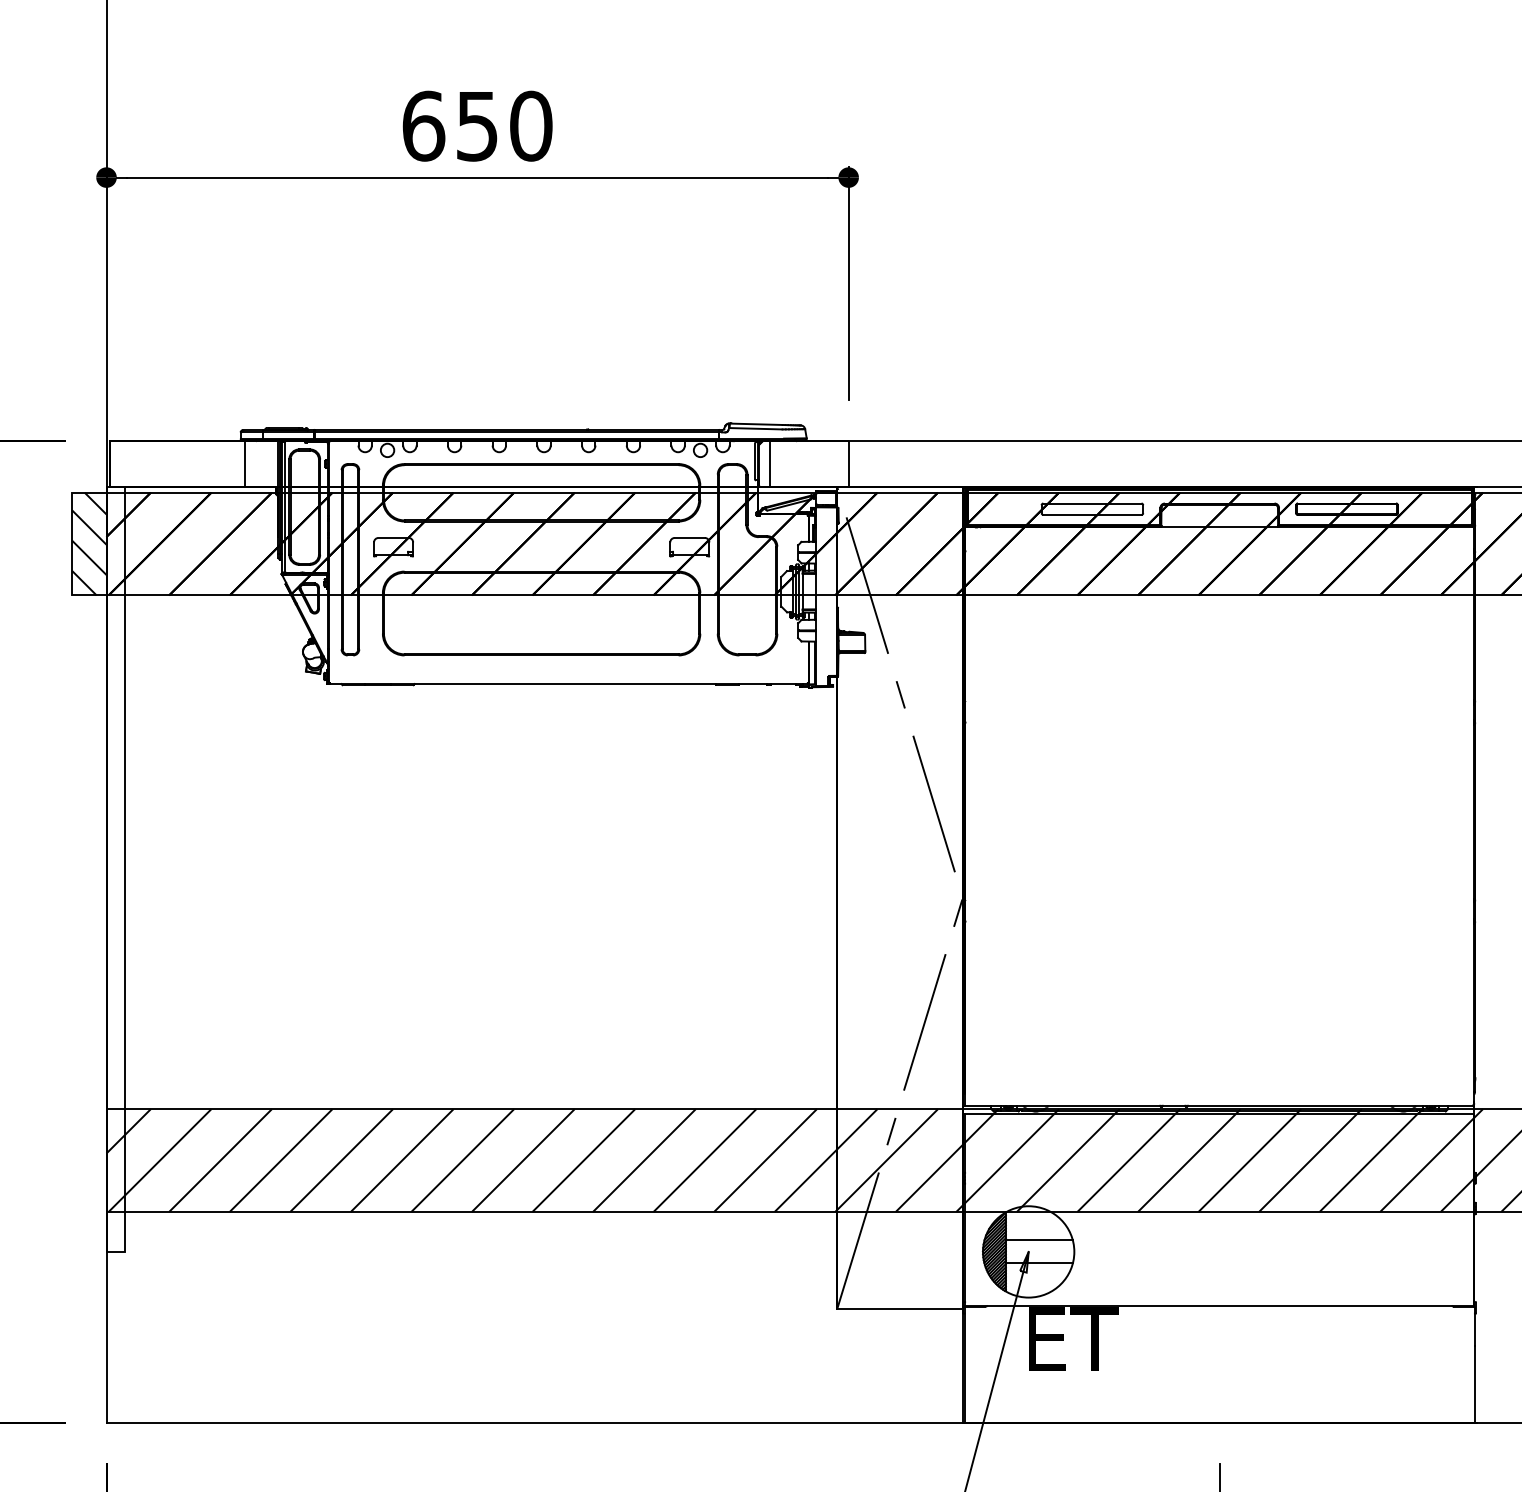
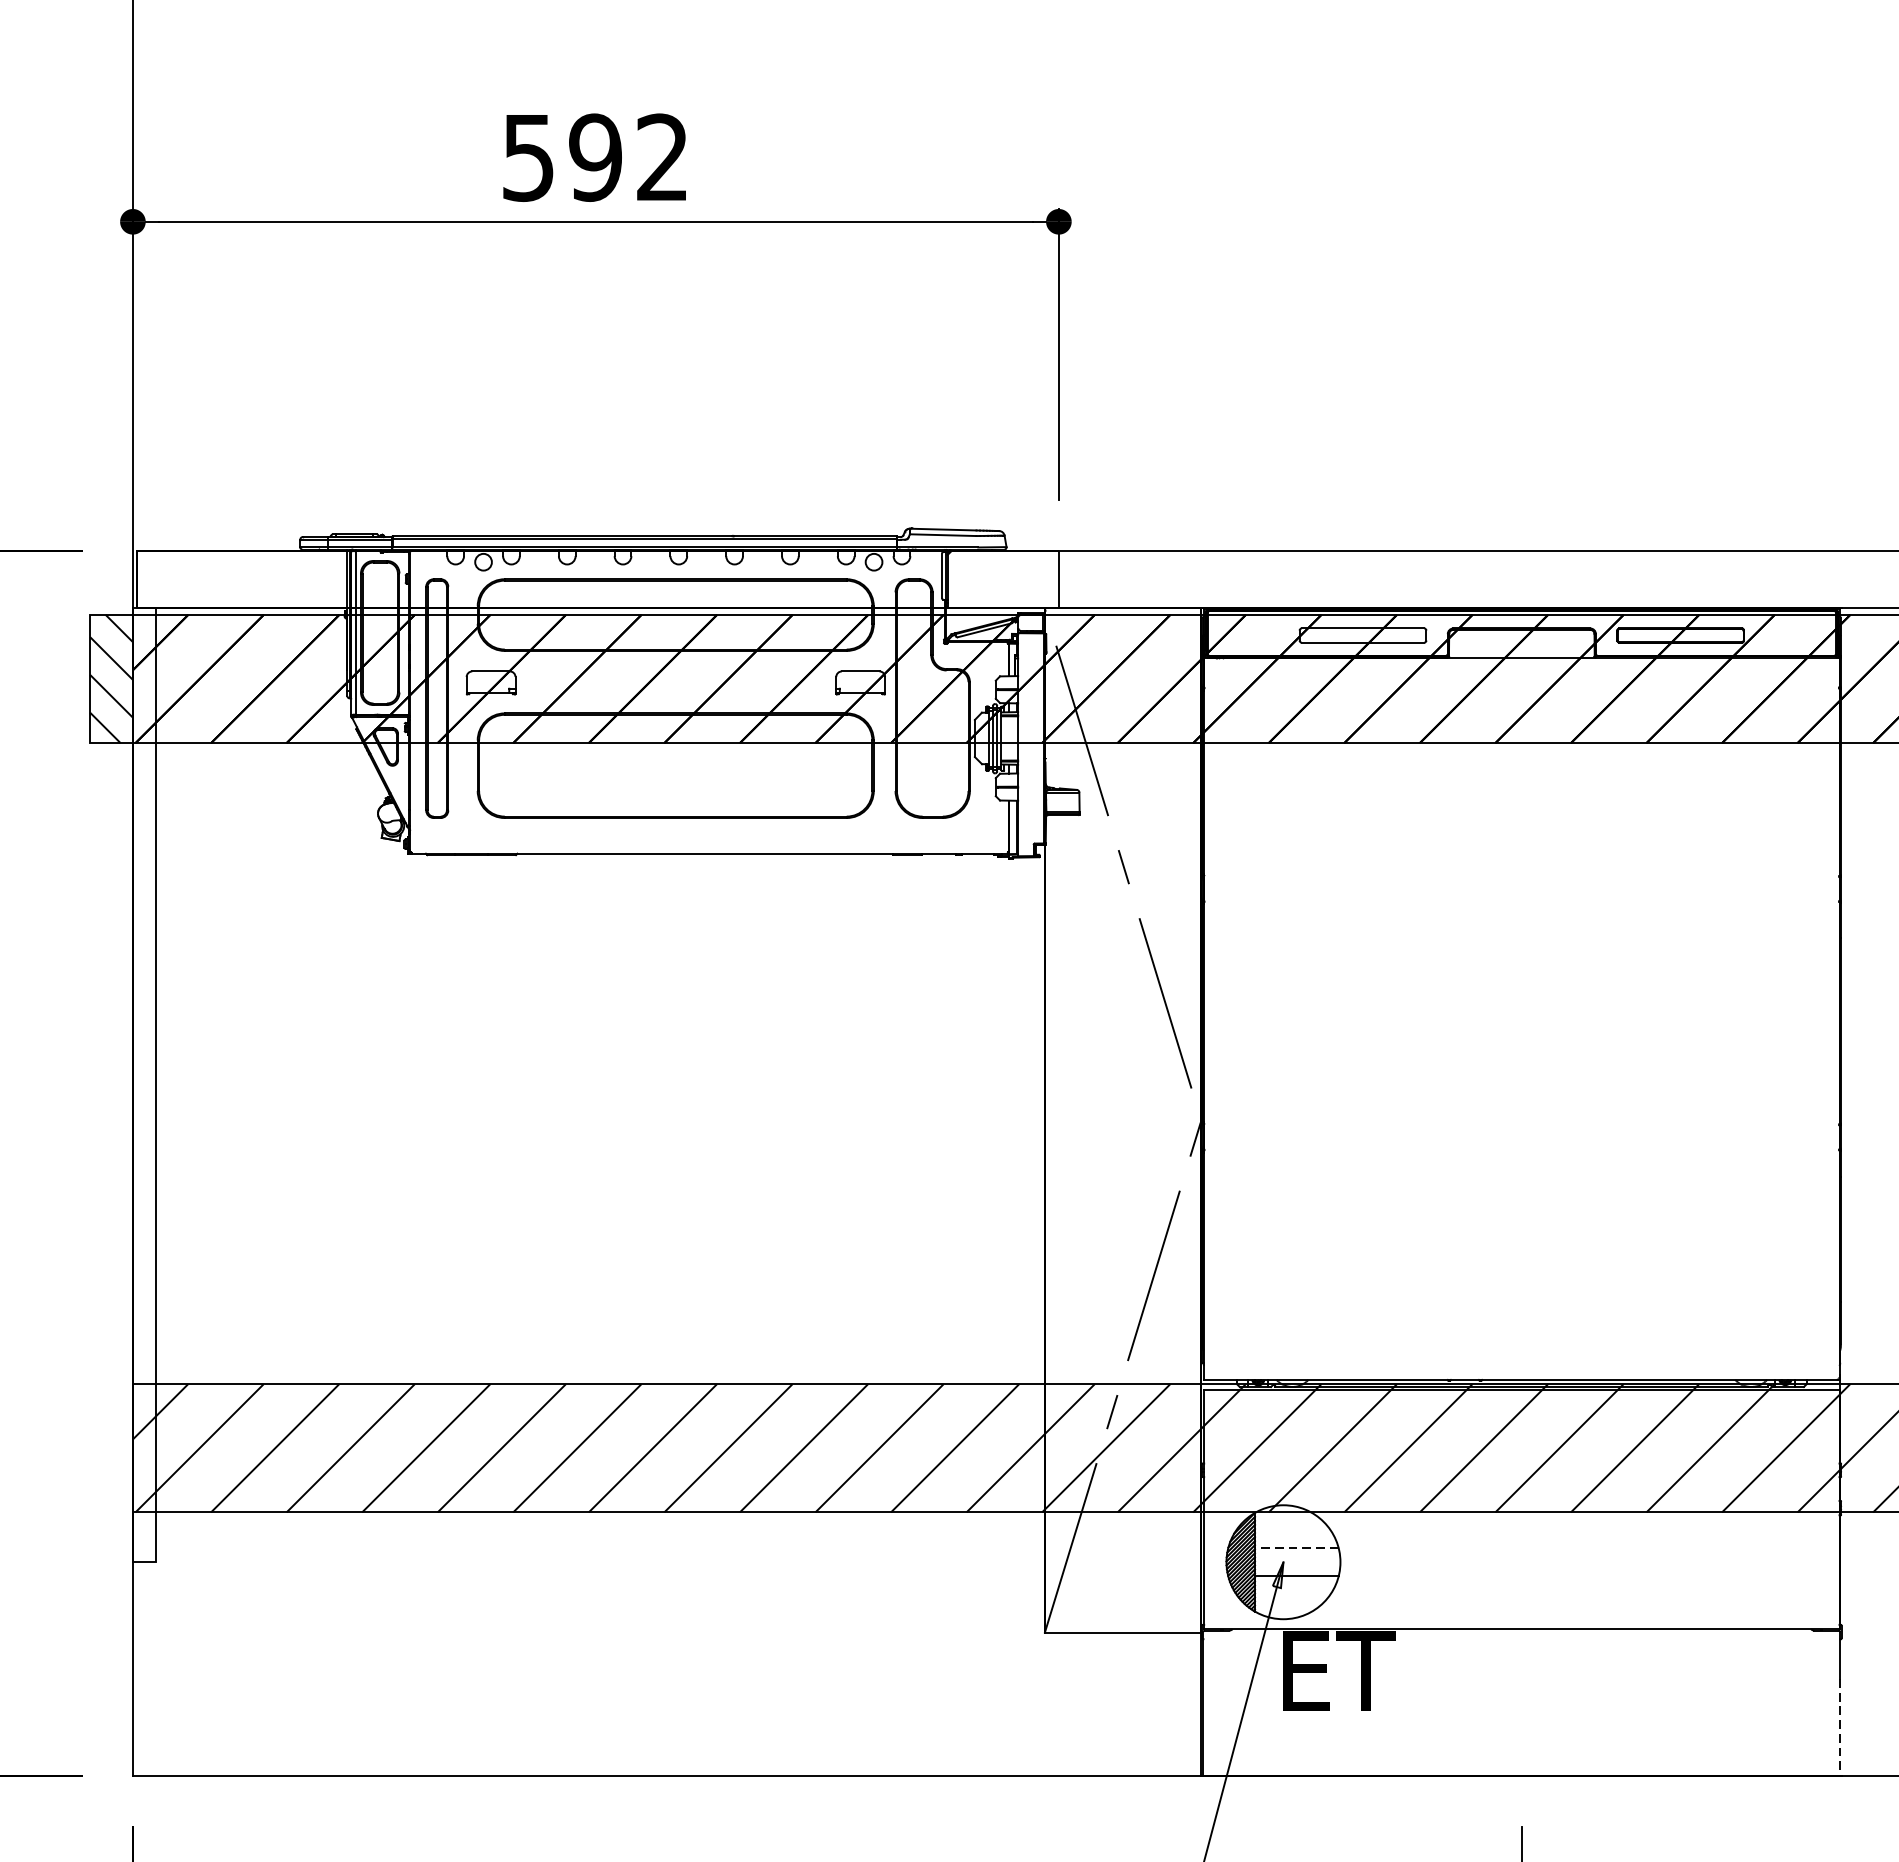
text: (477, 125) -> (595, 156), 650 -> 592
line: (244, 463) -> (305, 578), removed
line: (769, 463) -> (960, 578), removed
line: (1039, 1240) -> (1296, 1547), solid -> dashed
line: (1474, 1384) -> (1839, 1727), solid -> dashed

